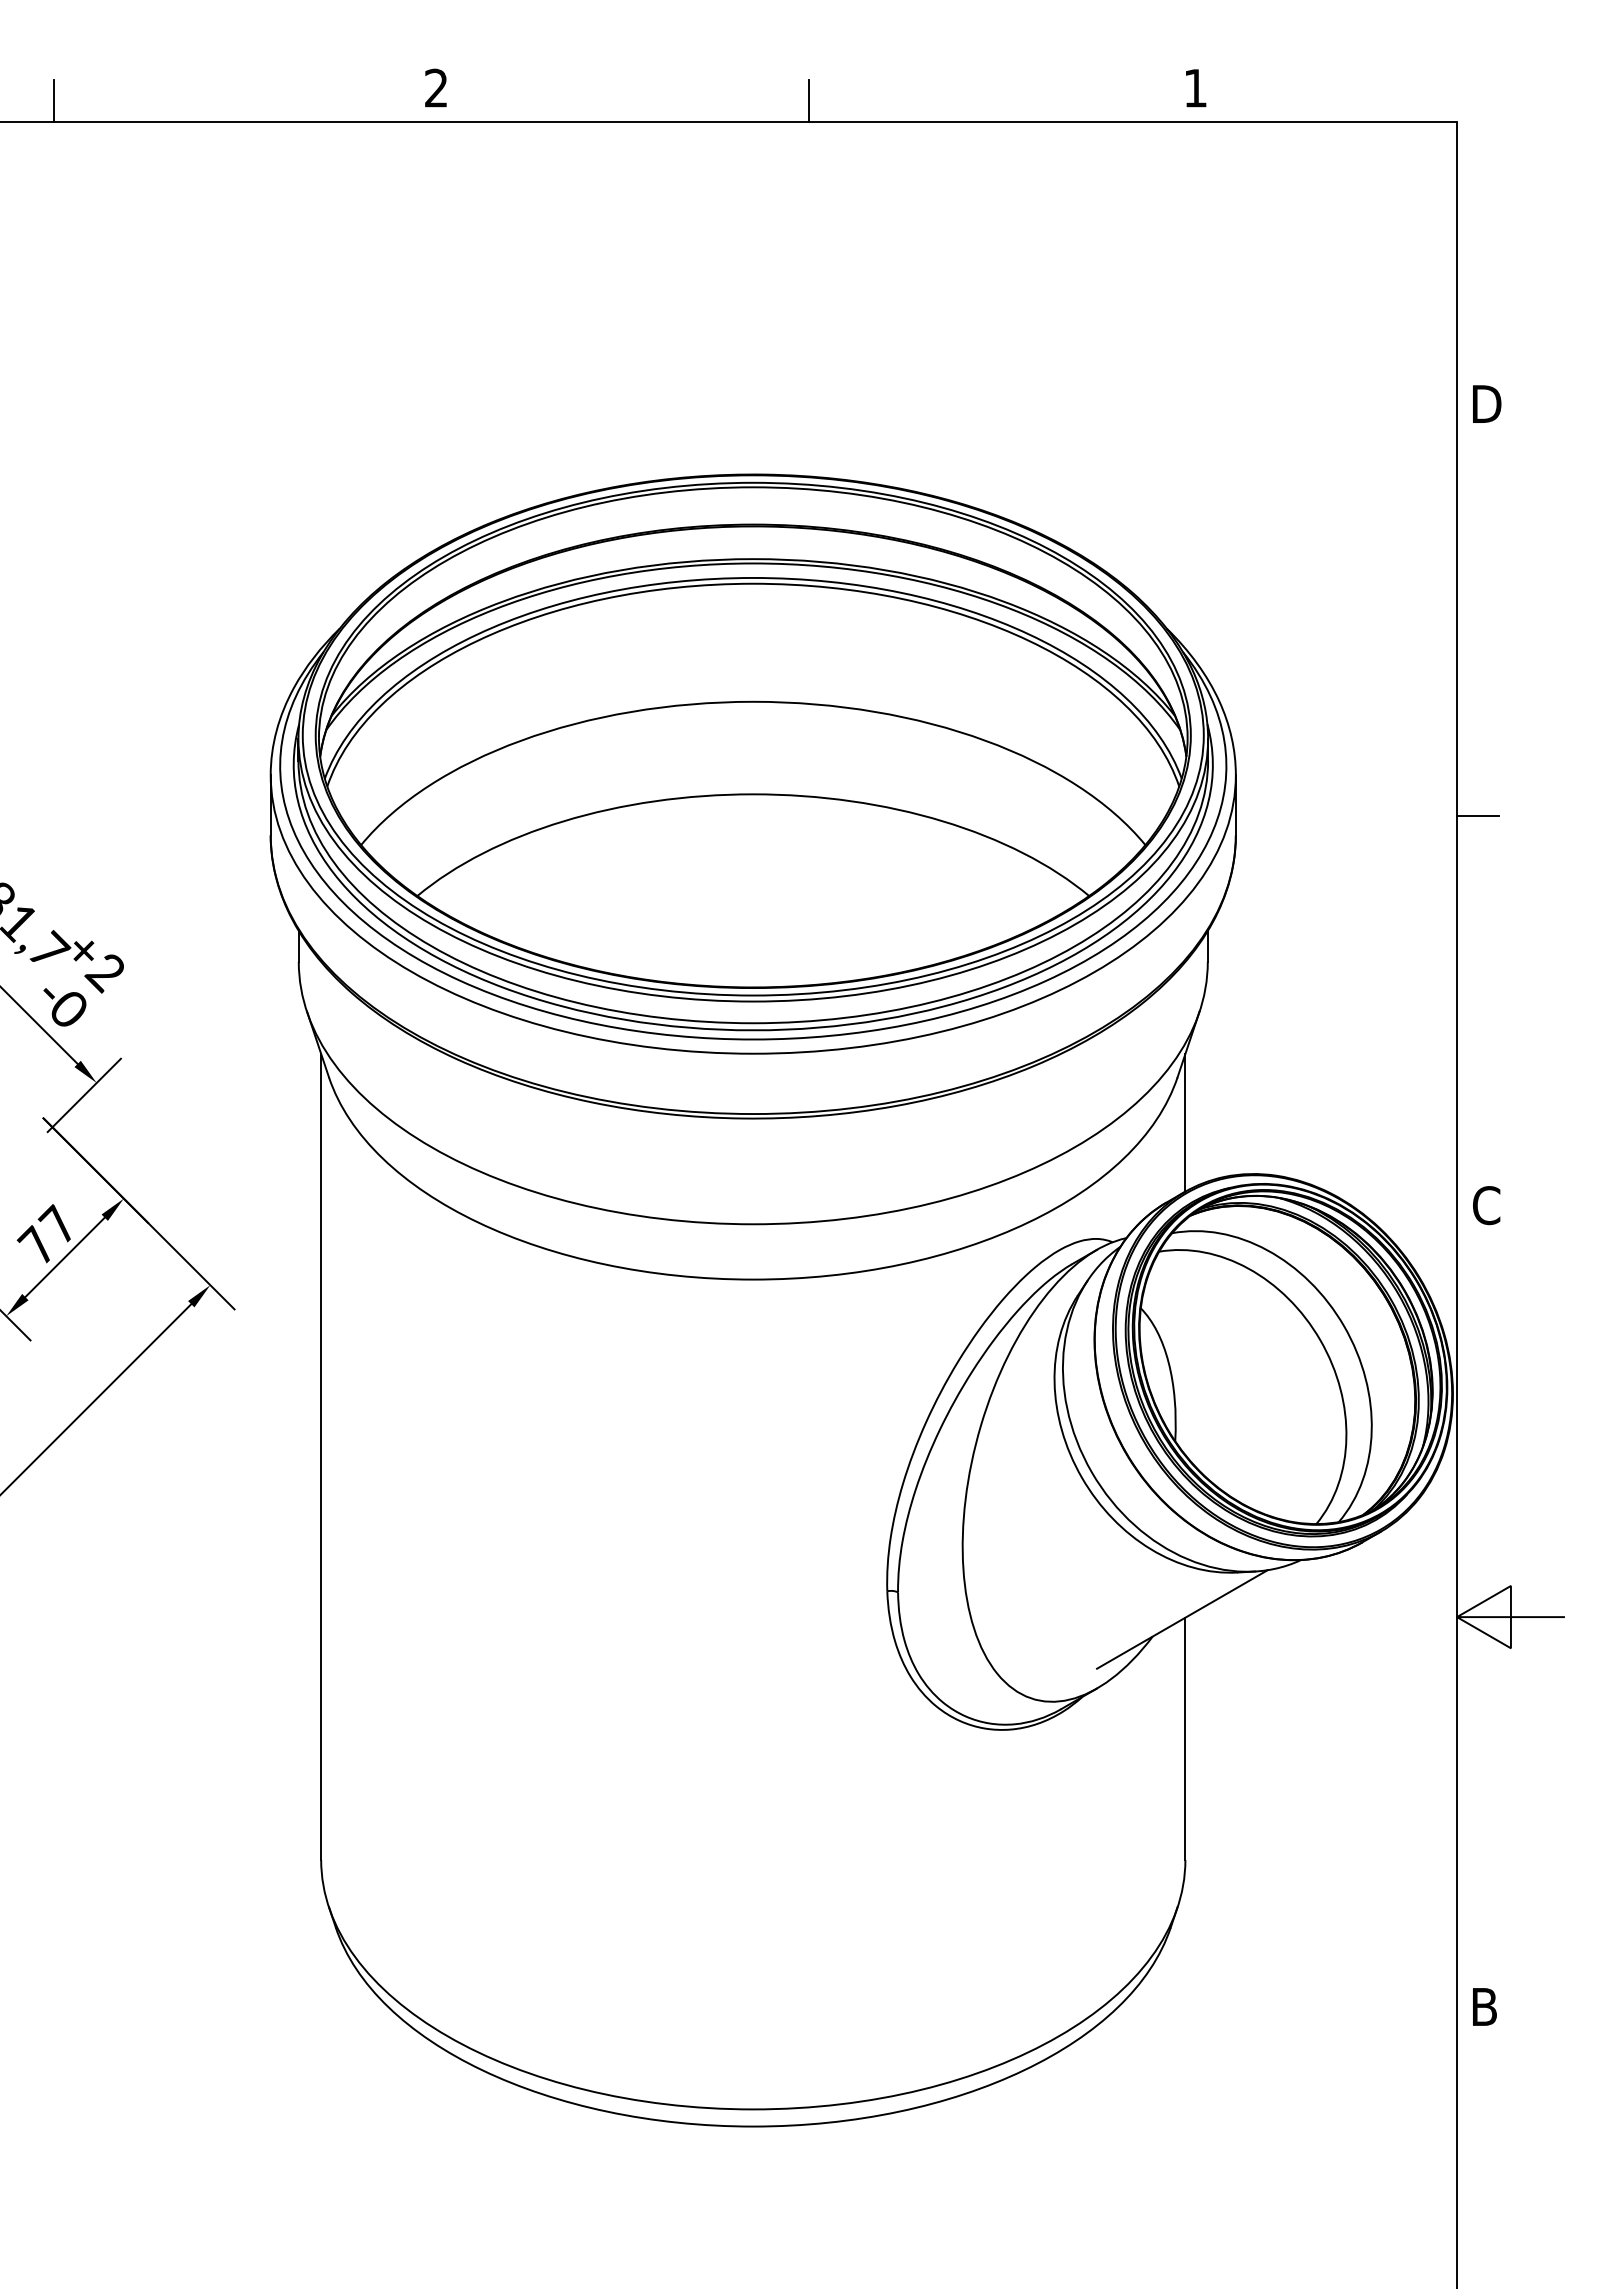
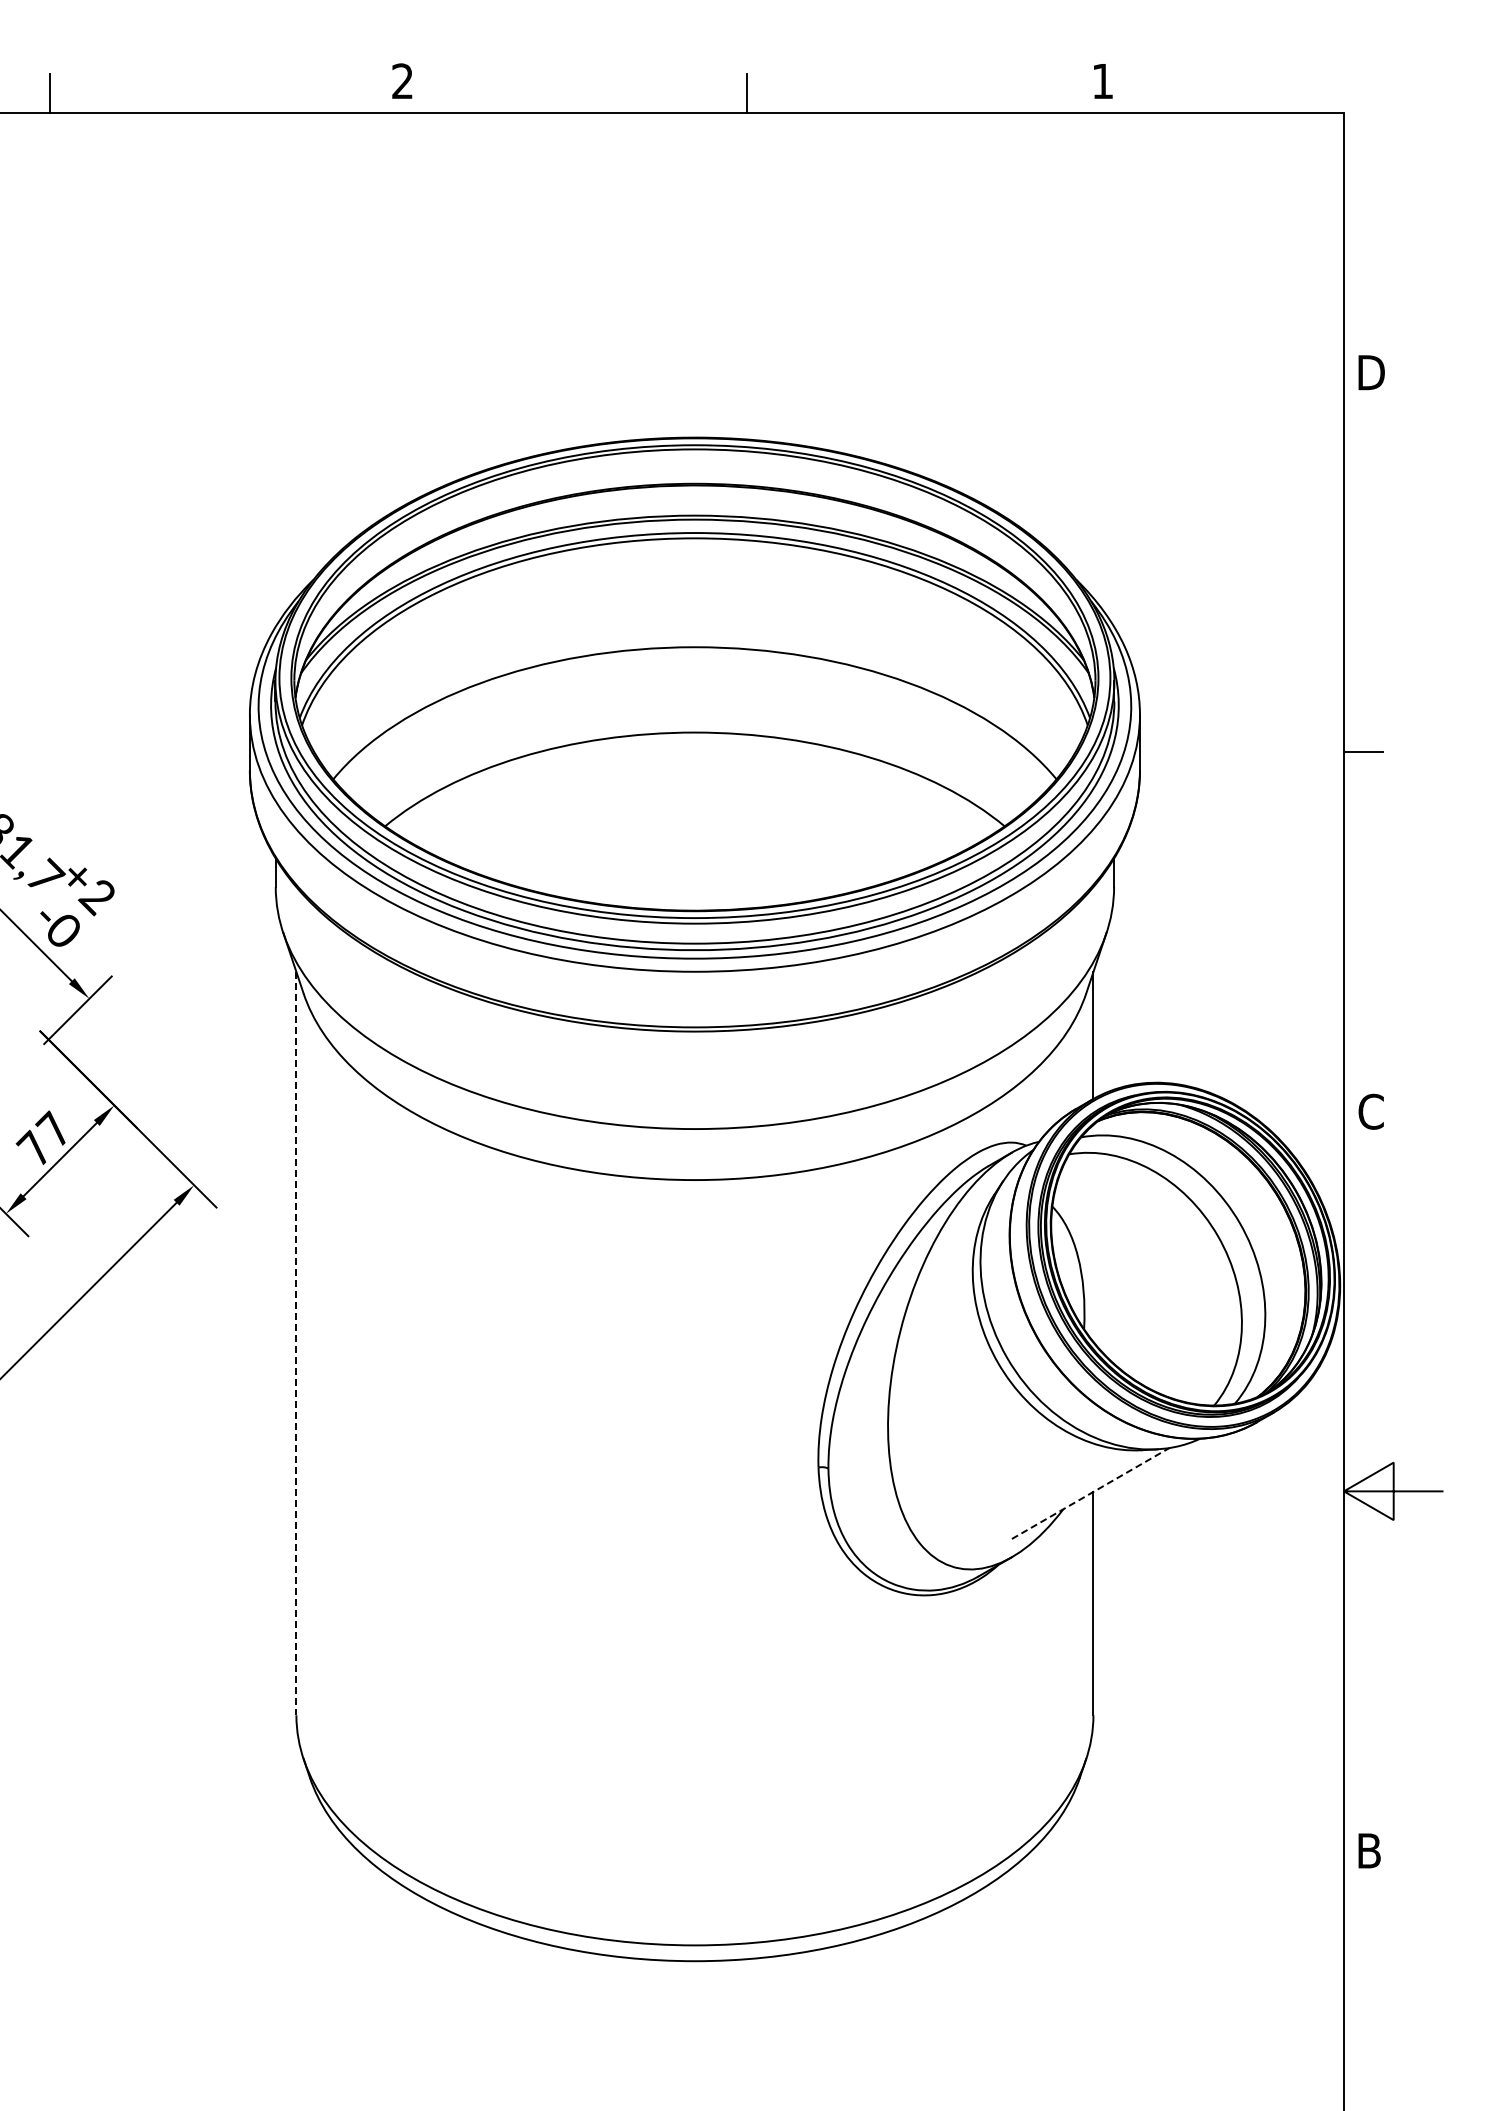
line: (321, 1456) -> (296, 1343), solid -> dashed
line: (1182, 1619) -> (1090, 1493), solid -> dashed

